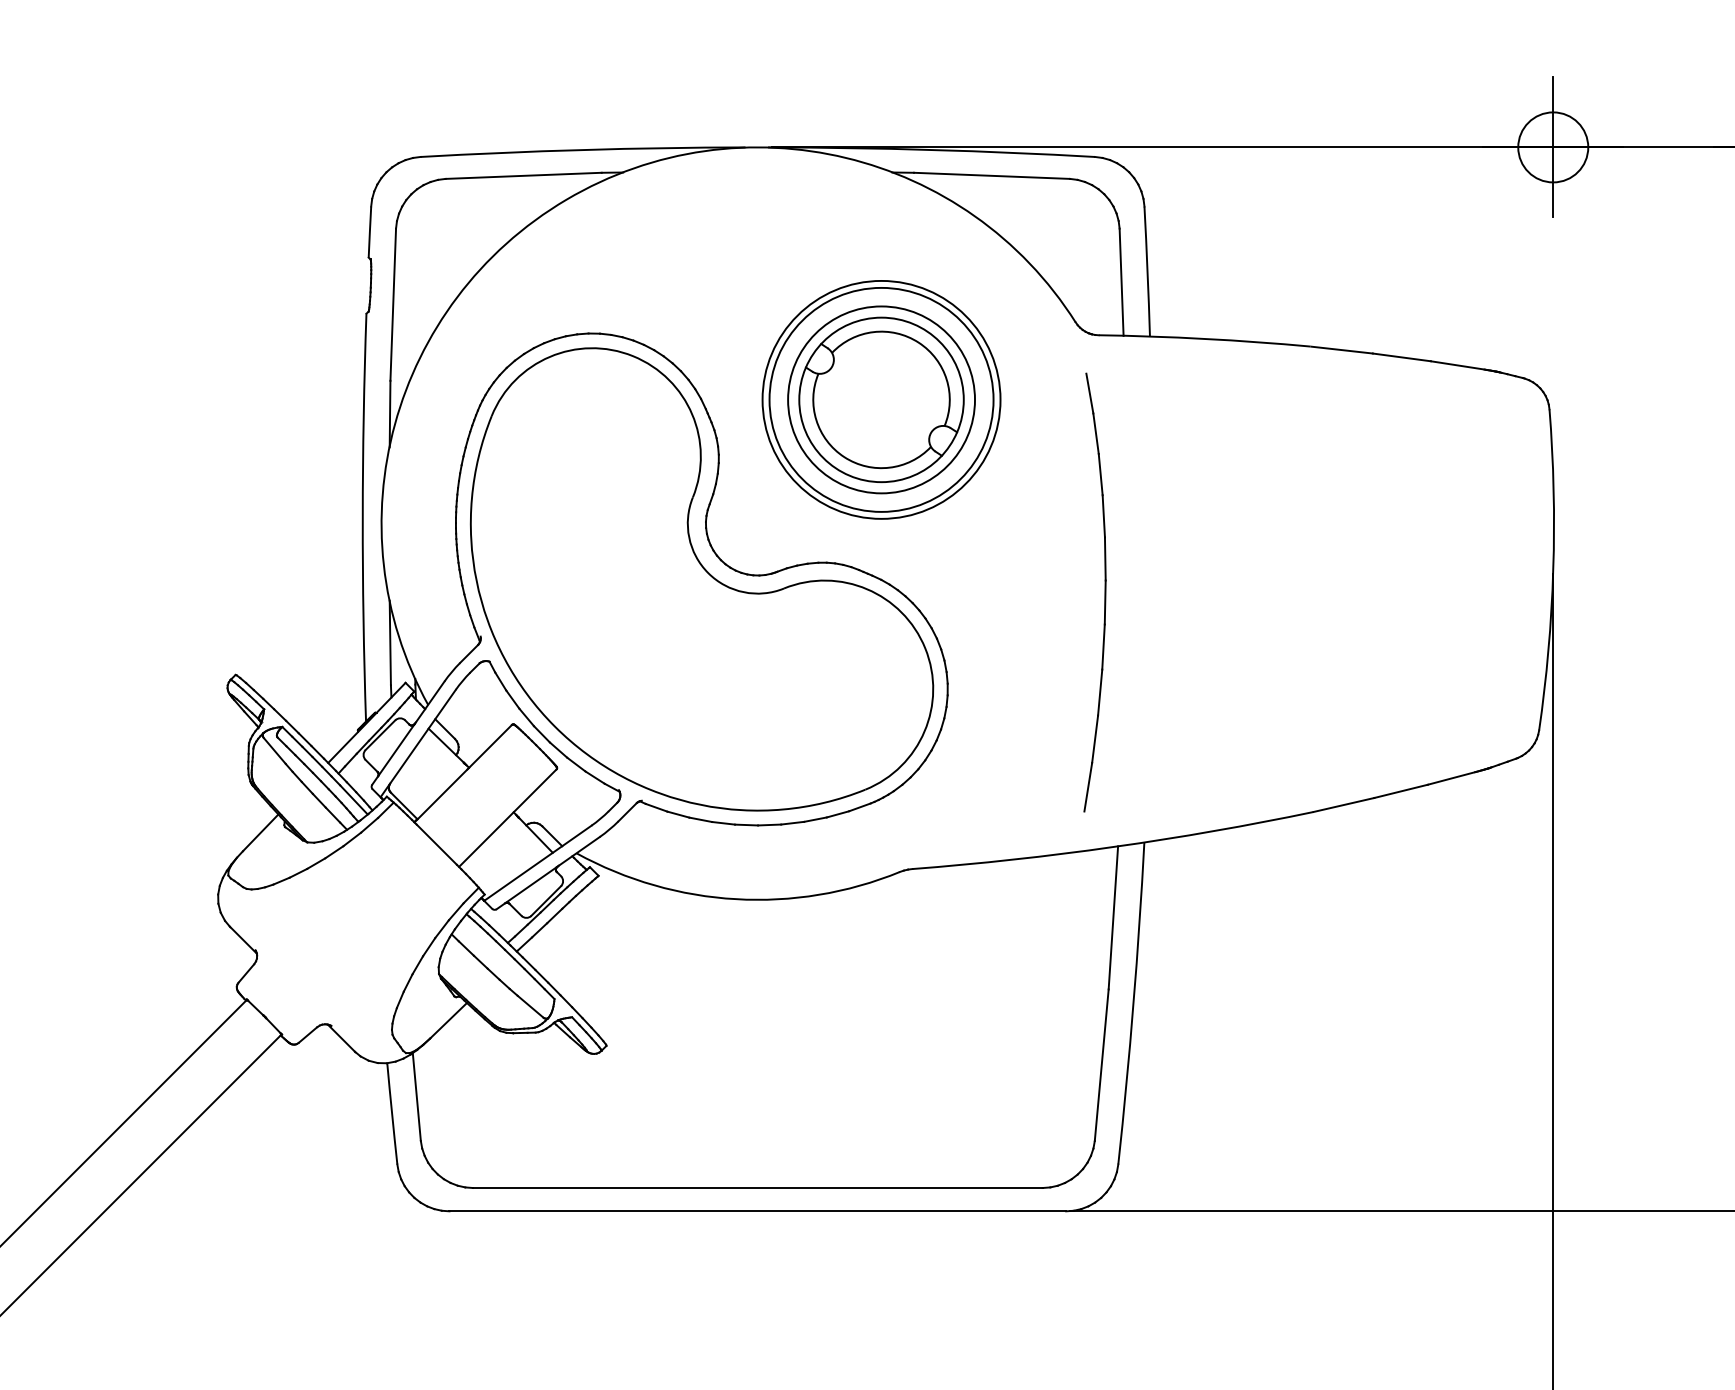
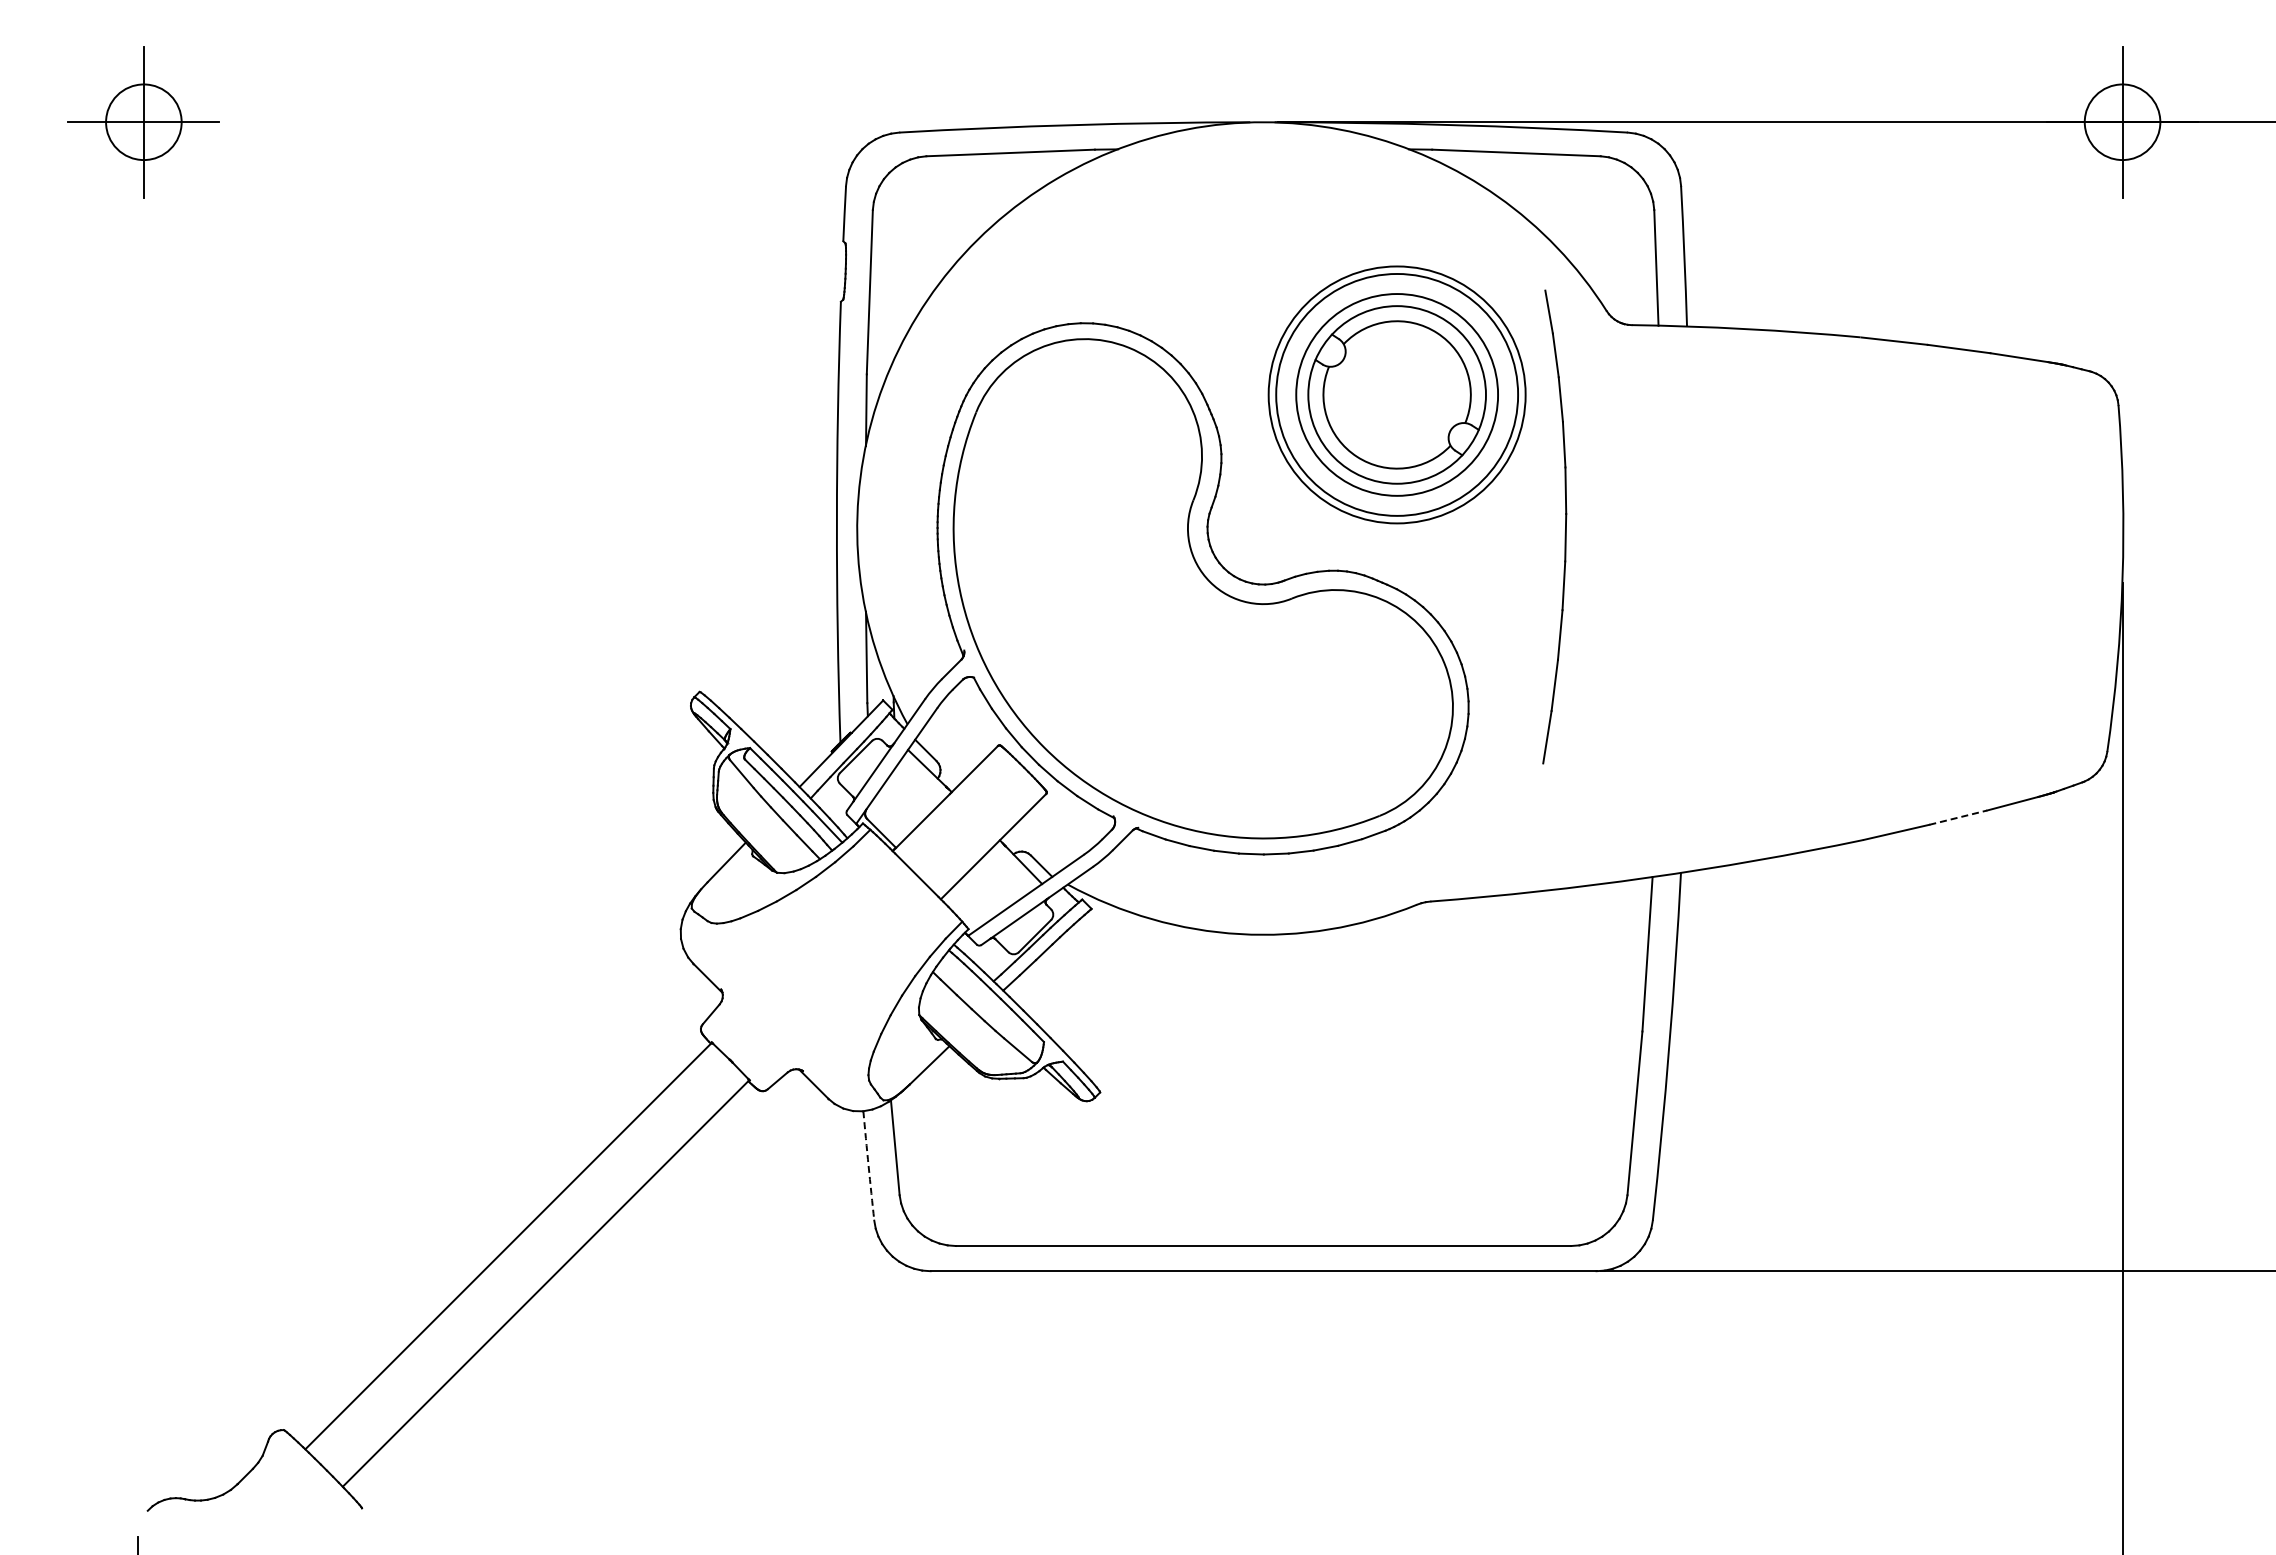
part: (1105, 592) -> (1565, 526), moved
line: (1401, 791) -> (1958, 817), solid -> dashed
arc: (392, 1113) -> (868, 1165), solid -> dashed

